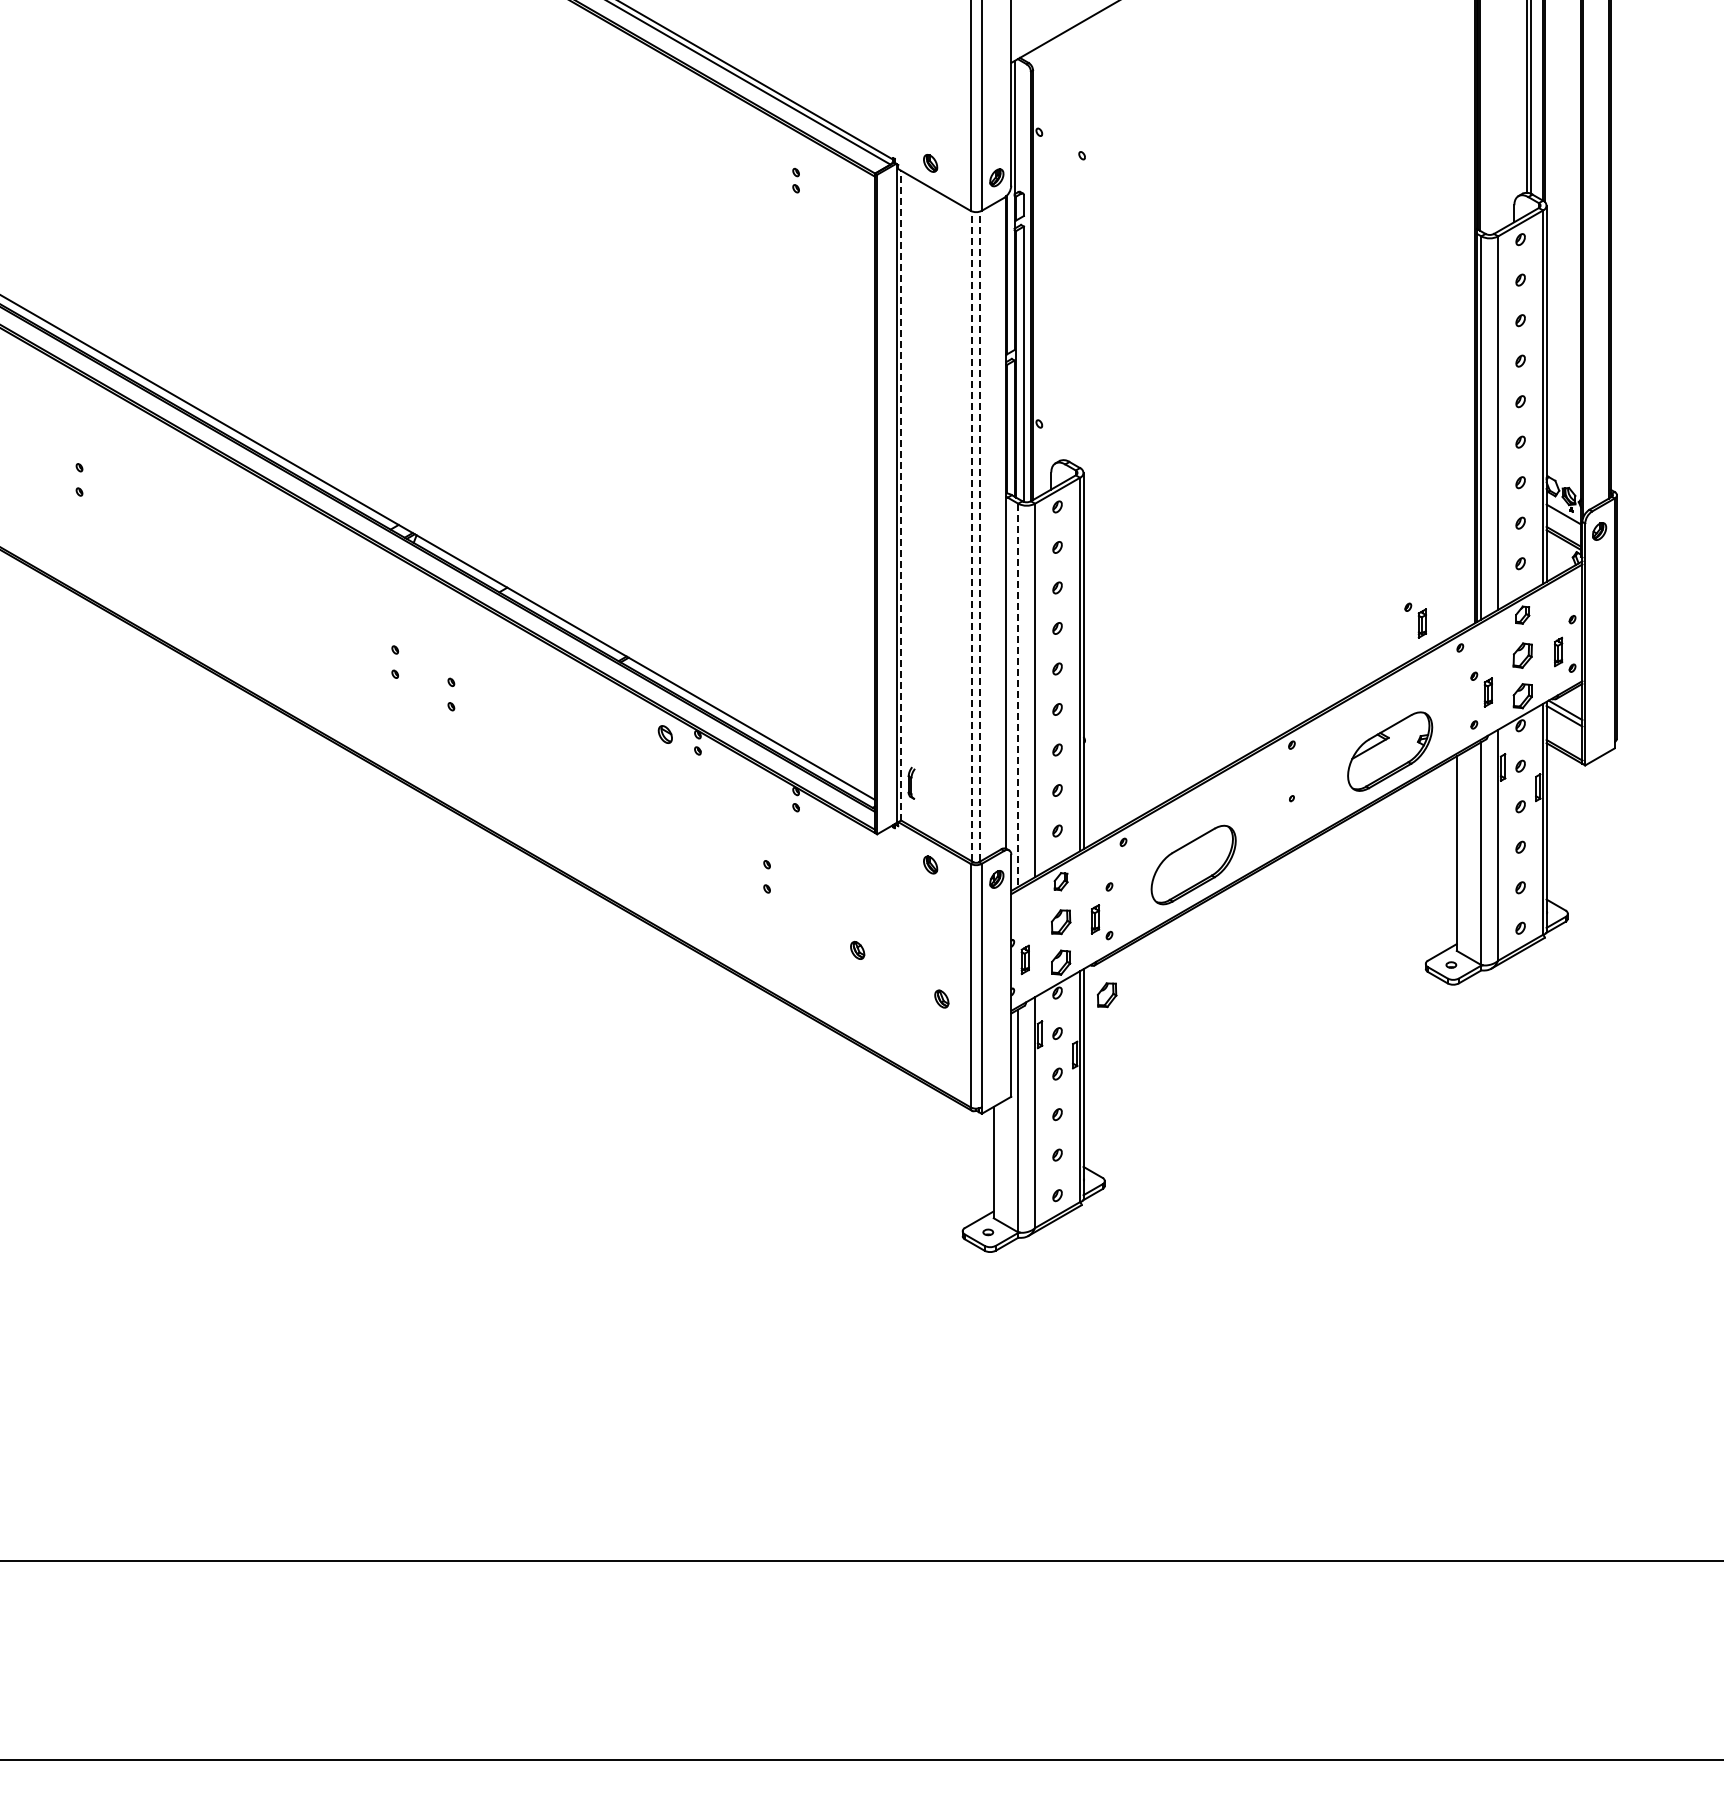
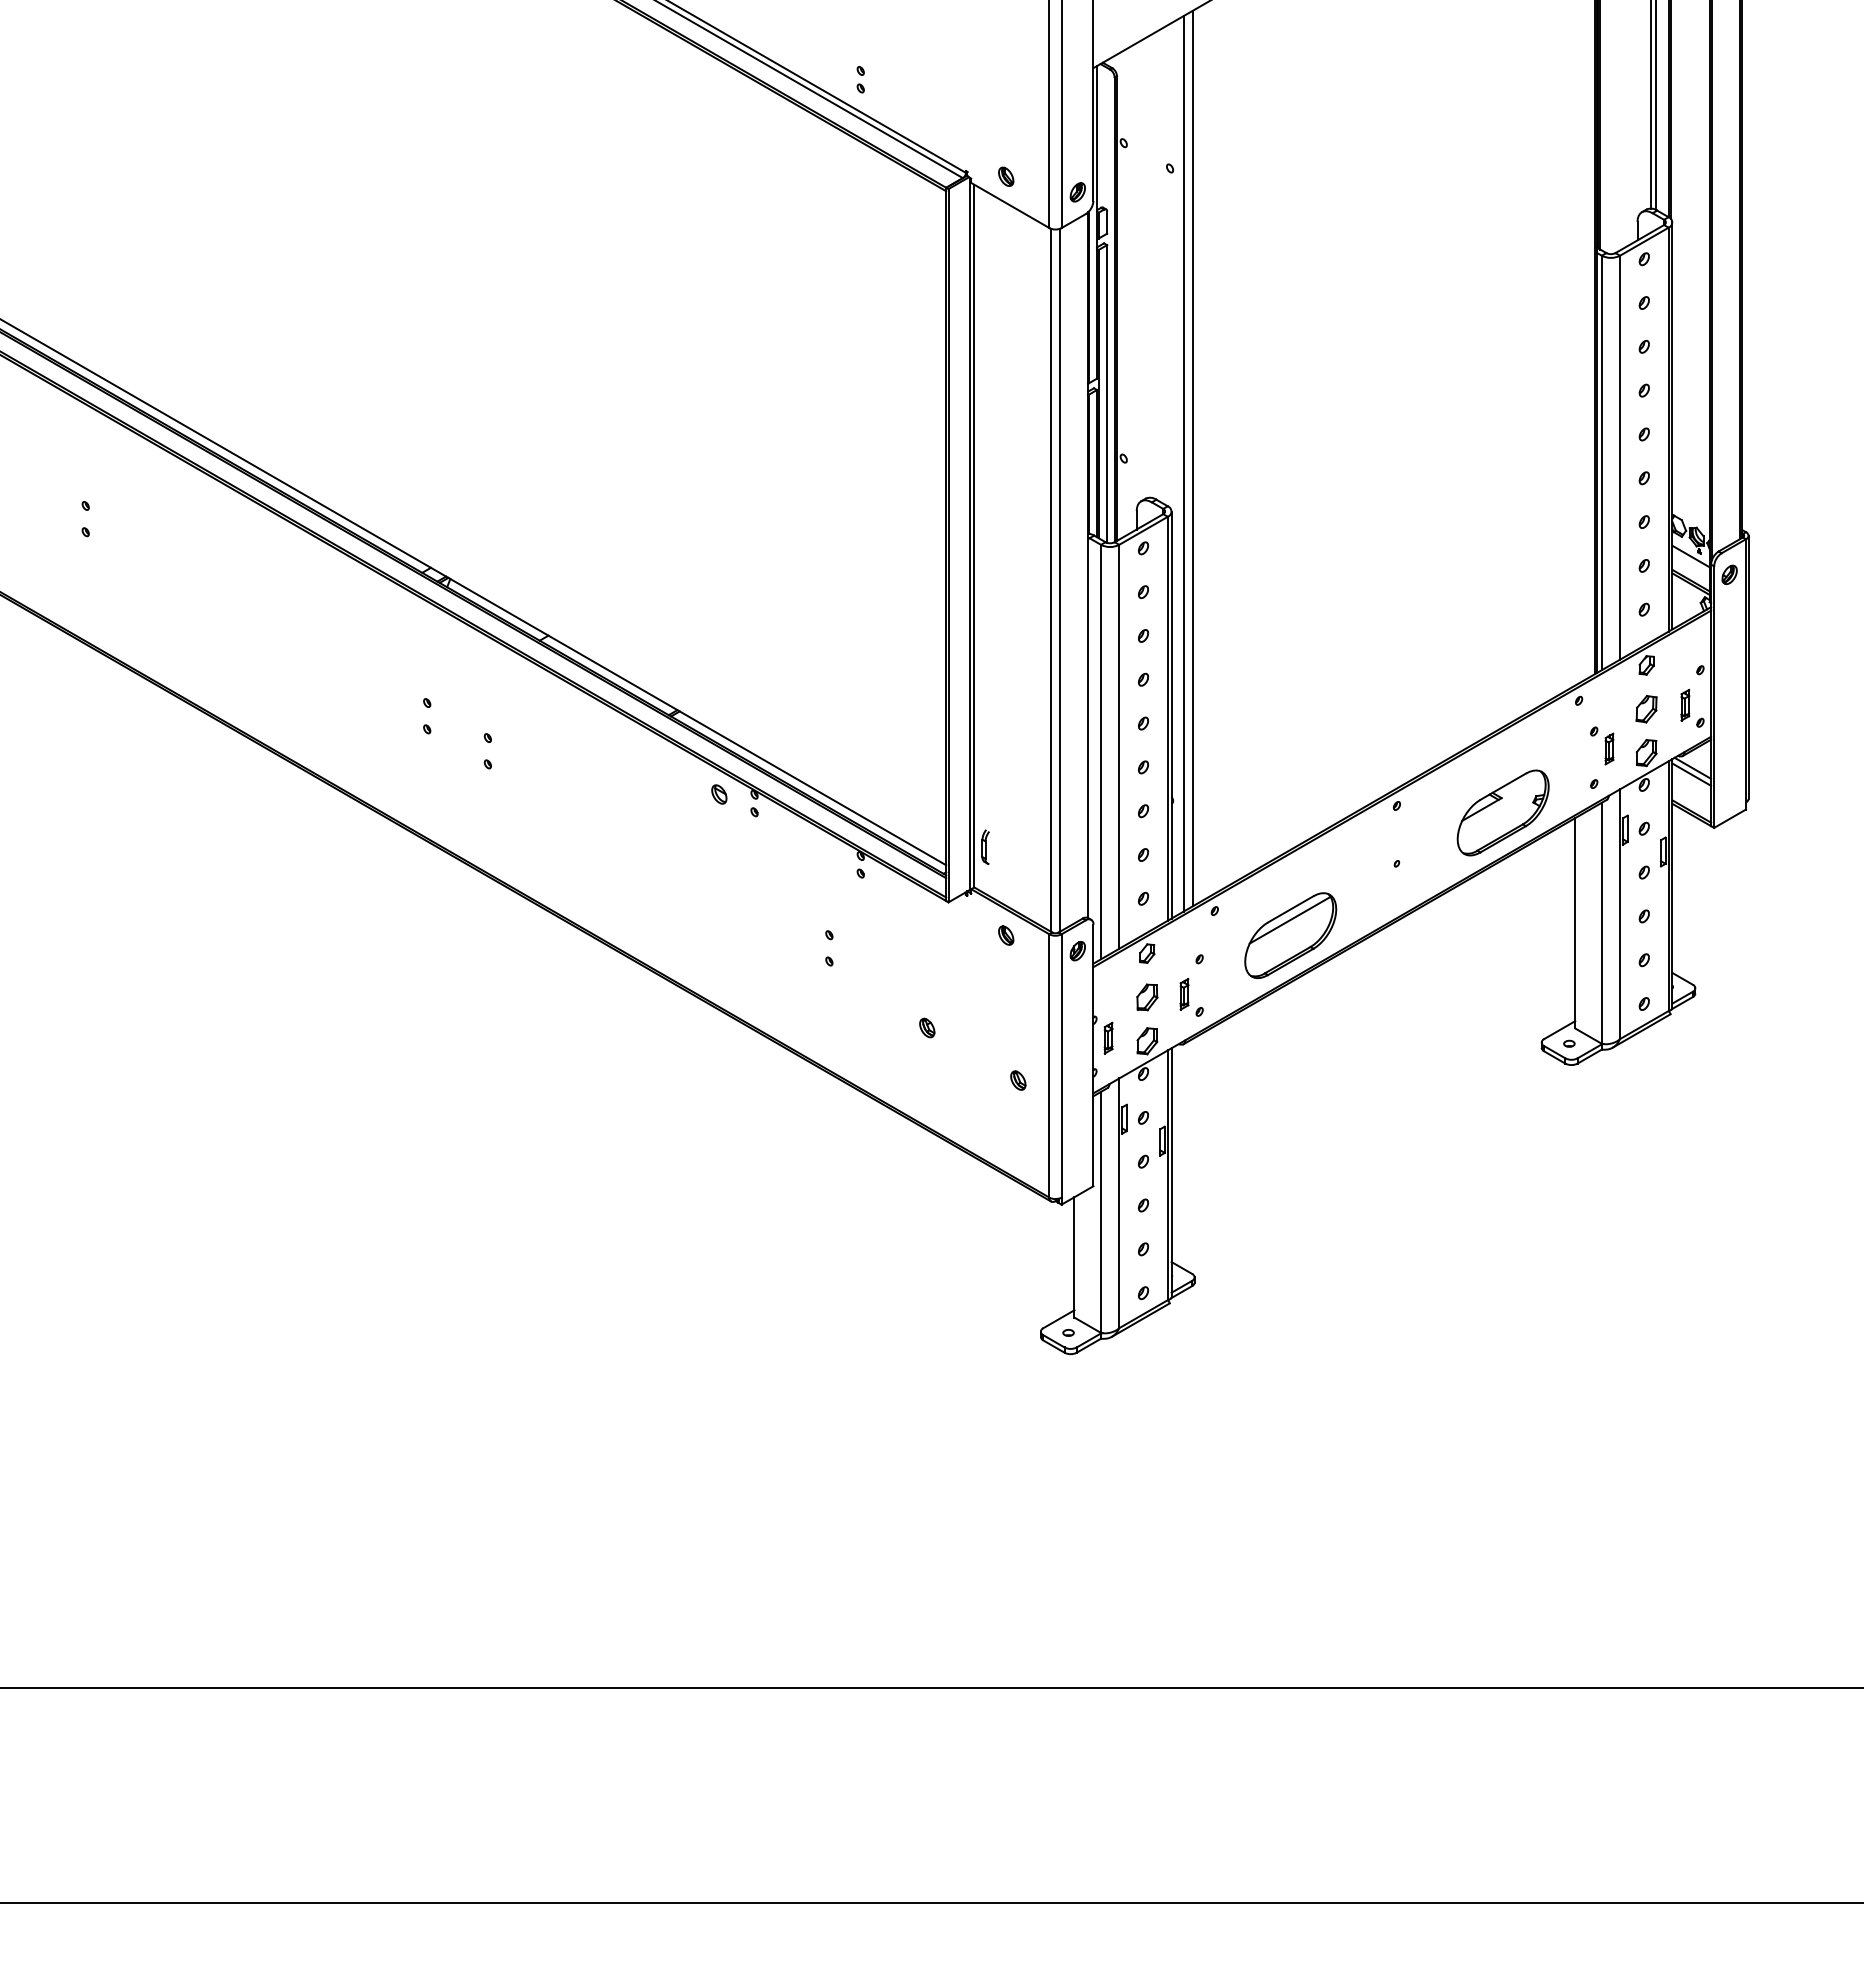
part: (795, 180) -> (860, 79), moved
line: (1103, 423) -> (1193, 458), added
line: (1094, 428) -> (1183, 463), added
line: (901, 495) -> (974, 535), dashed -> solid
line: (971, 536) -> (1050, 580), dashed -> solid
line: (980, 536) -> (1060, 580), dashed -> solid
part: (1415, 620) -> (1530, 671), removed
line: (1018, 695) -> (1101, 752), dashed -> solid
line: (1192, 850) -> (1289, 919), added
part: (1107, 995) -> (1197, 1076), removed

